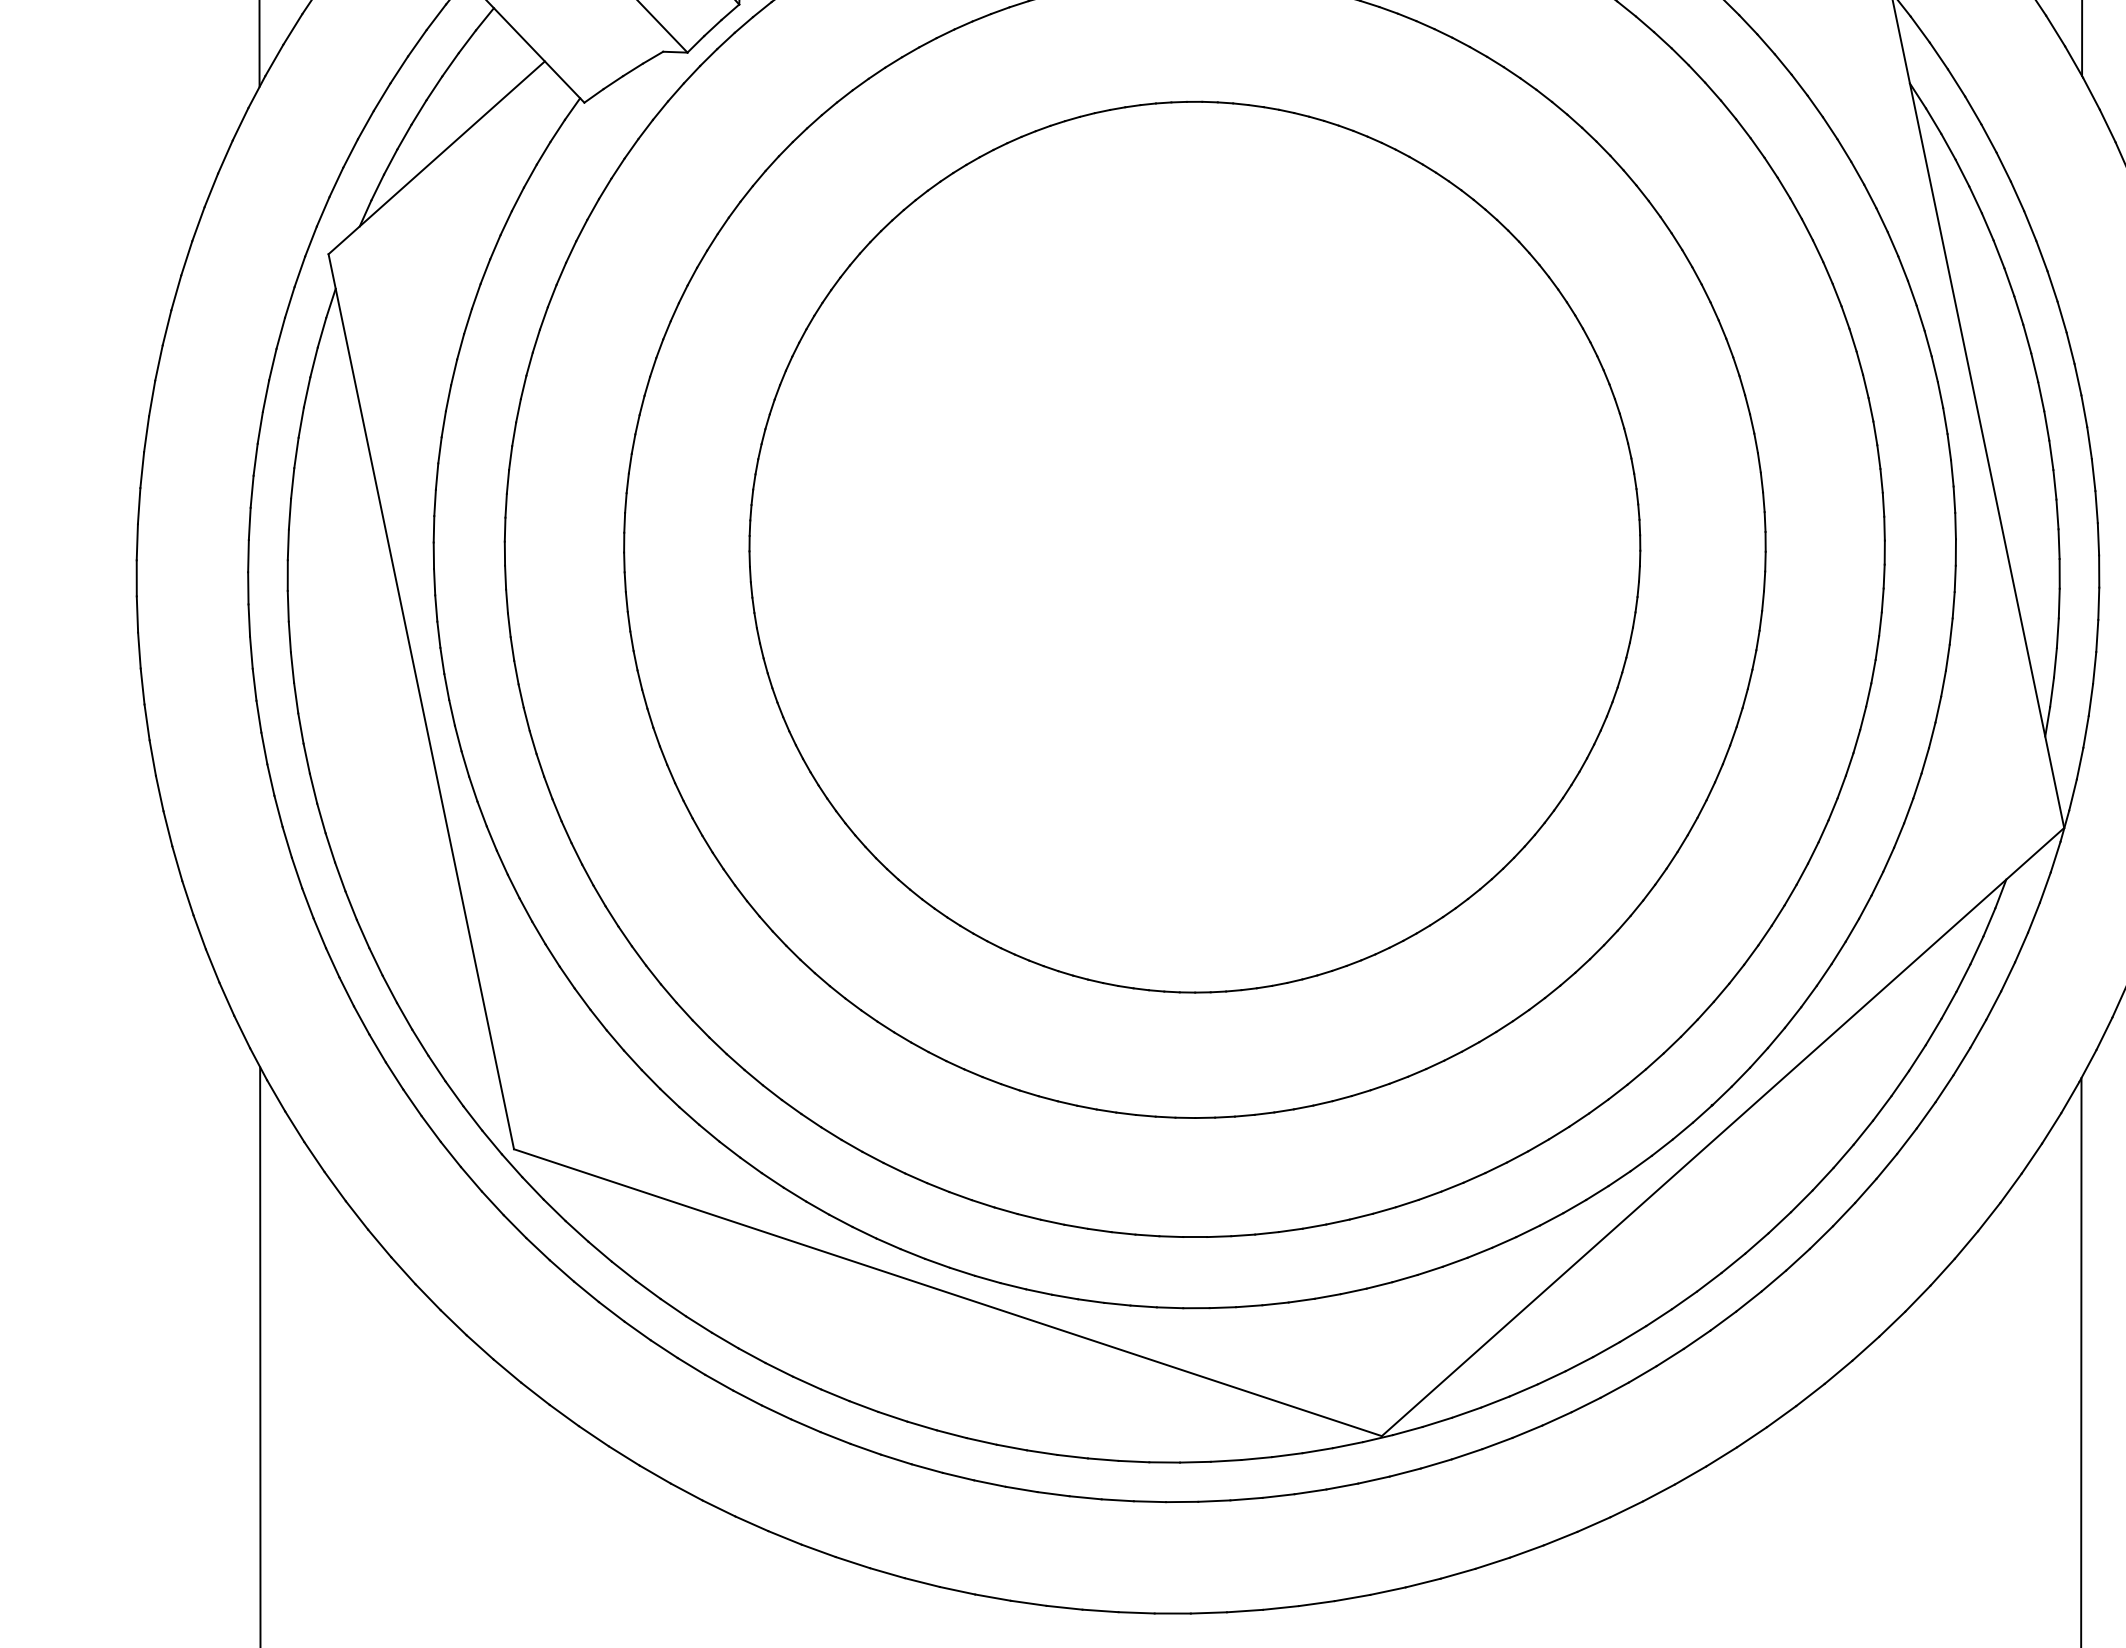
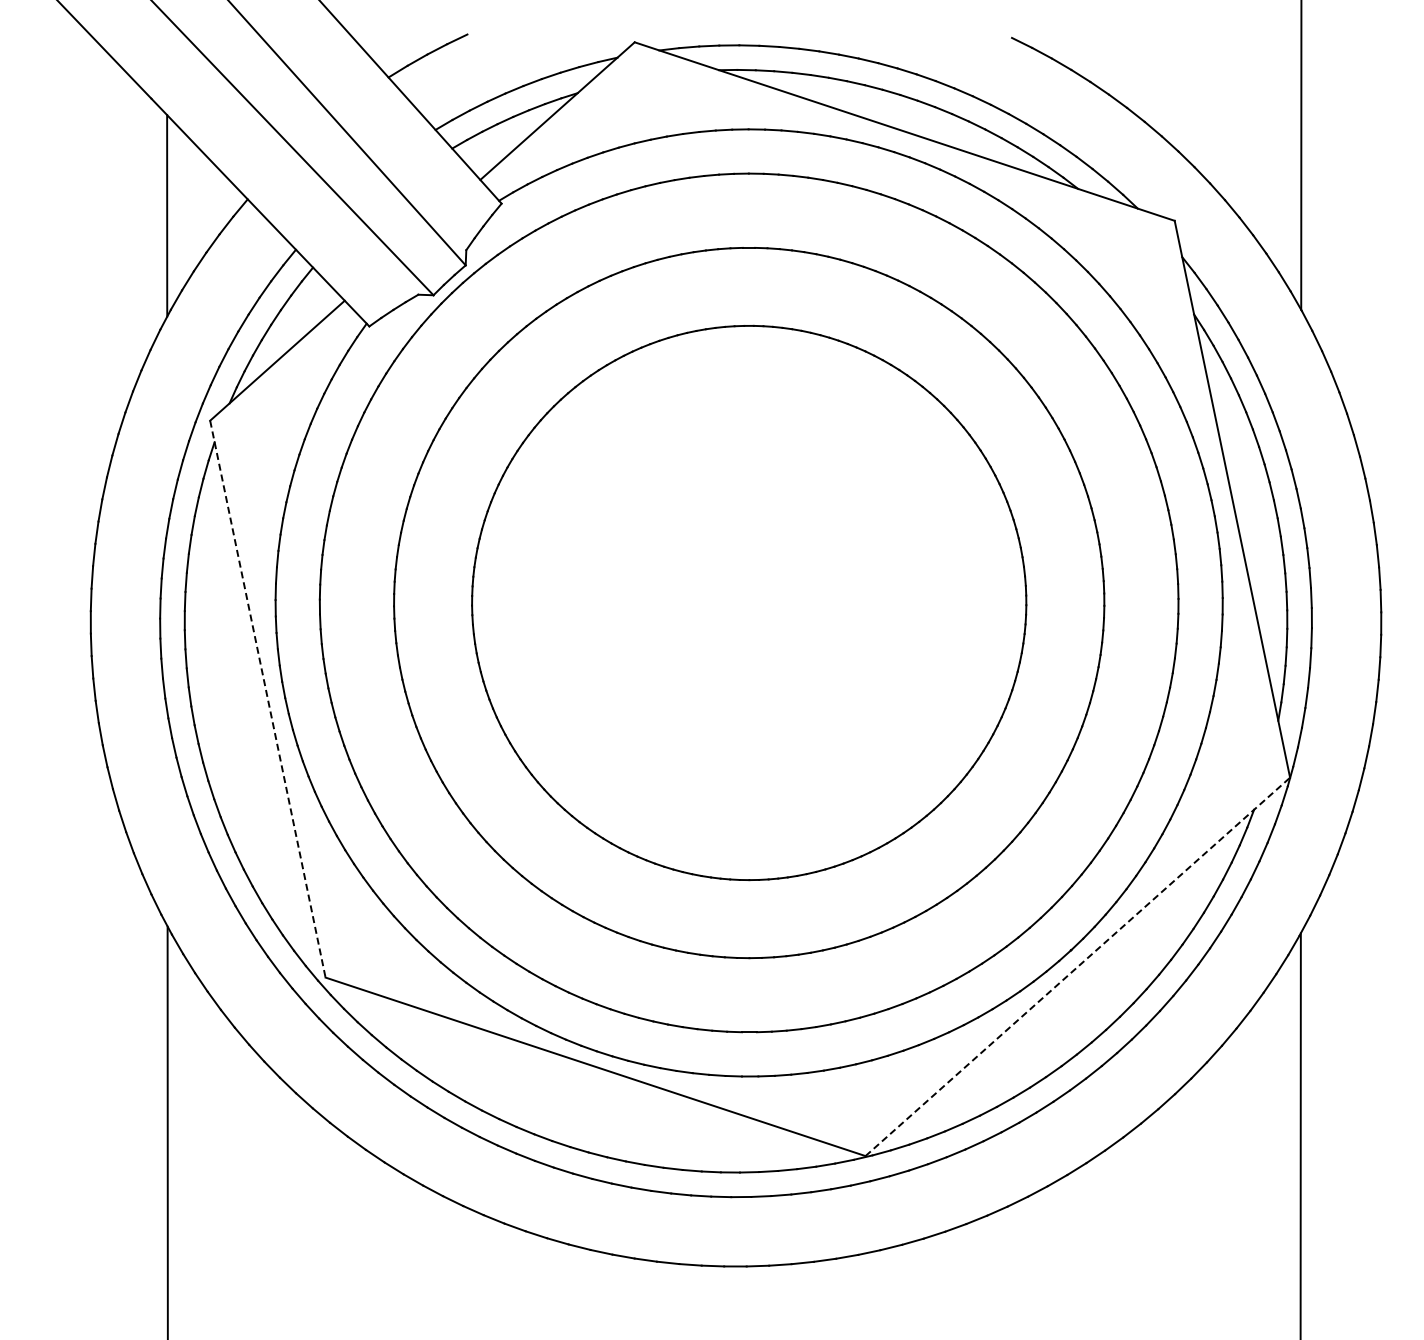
line: (420, 702) -> (267, 699), solid -> dashed
line: (1724, 1131) -> (1078, 966), solid -> dashed

